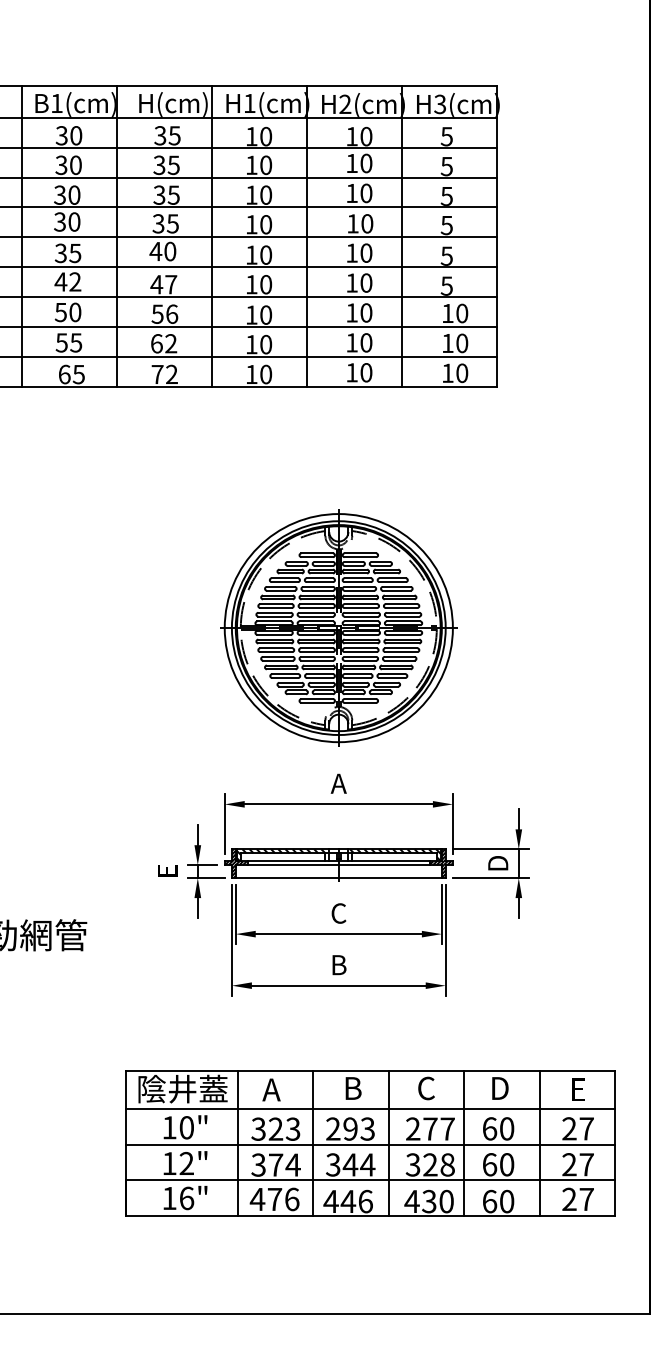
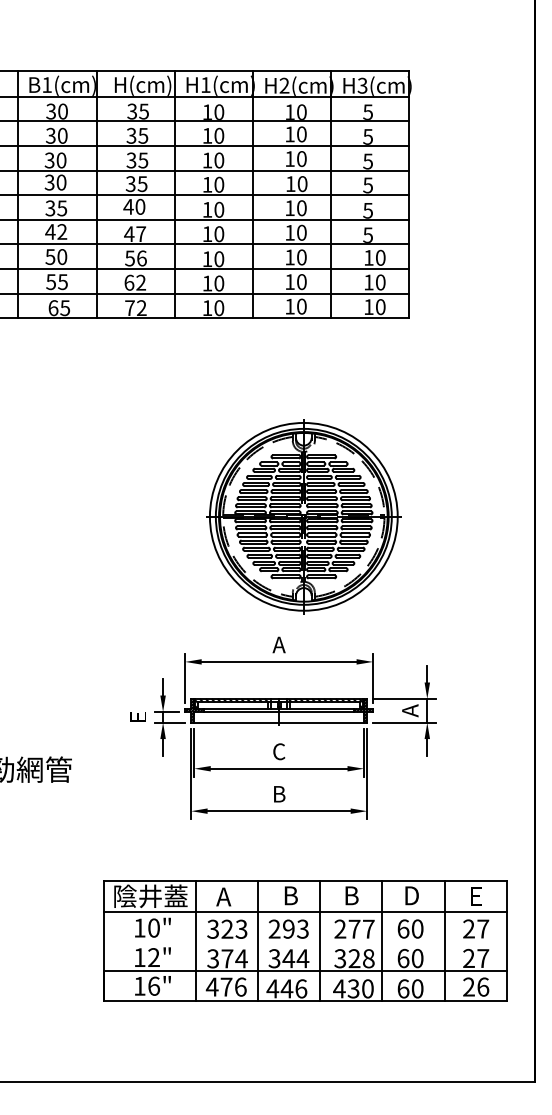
part: (338, 627) -> (303, 516), moved
text: (498, 863) -> (410, 710), D -> A
text: (426, 1088) -> (351, 895), C -> B
line: (370, 1144) -> (305, 941), removed
text: (586, 1199) -> (483, 987), 27 -> 26

